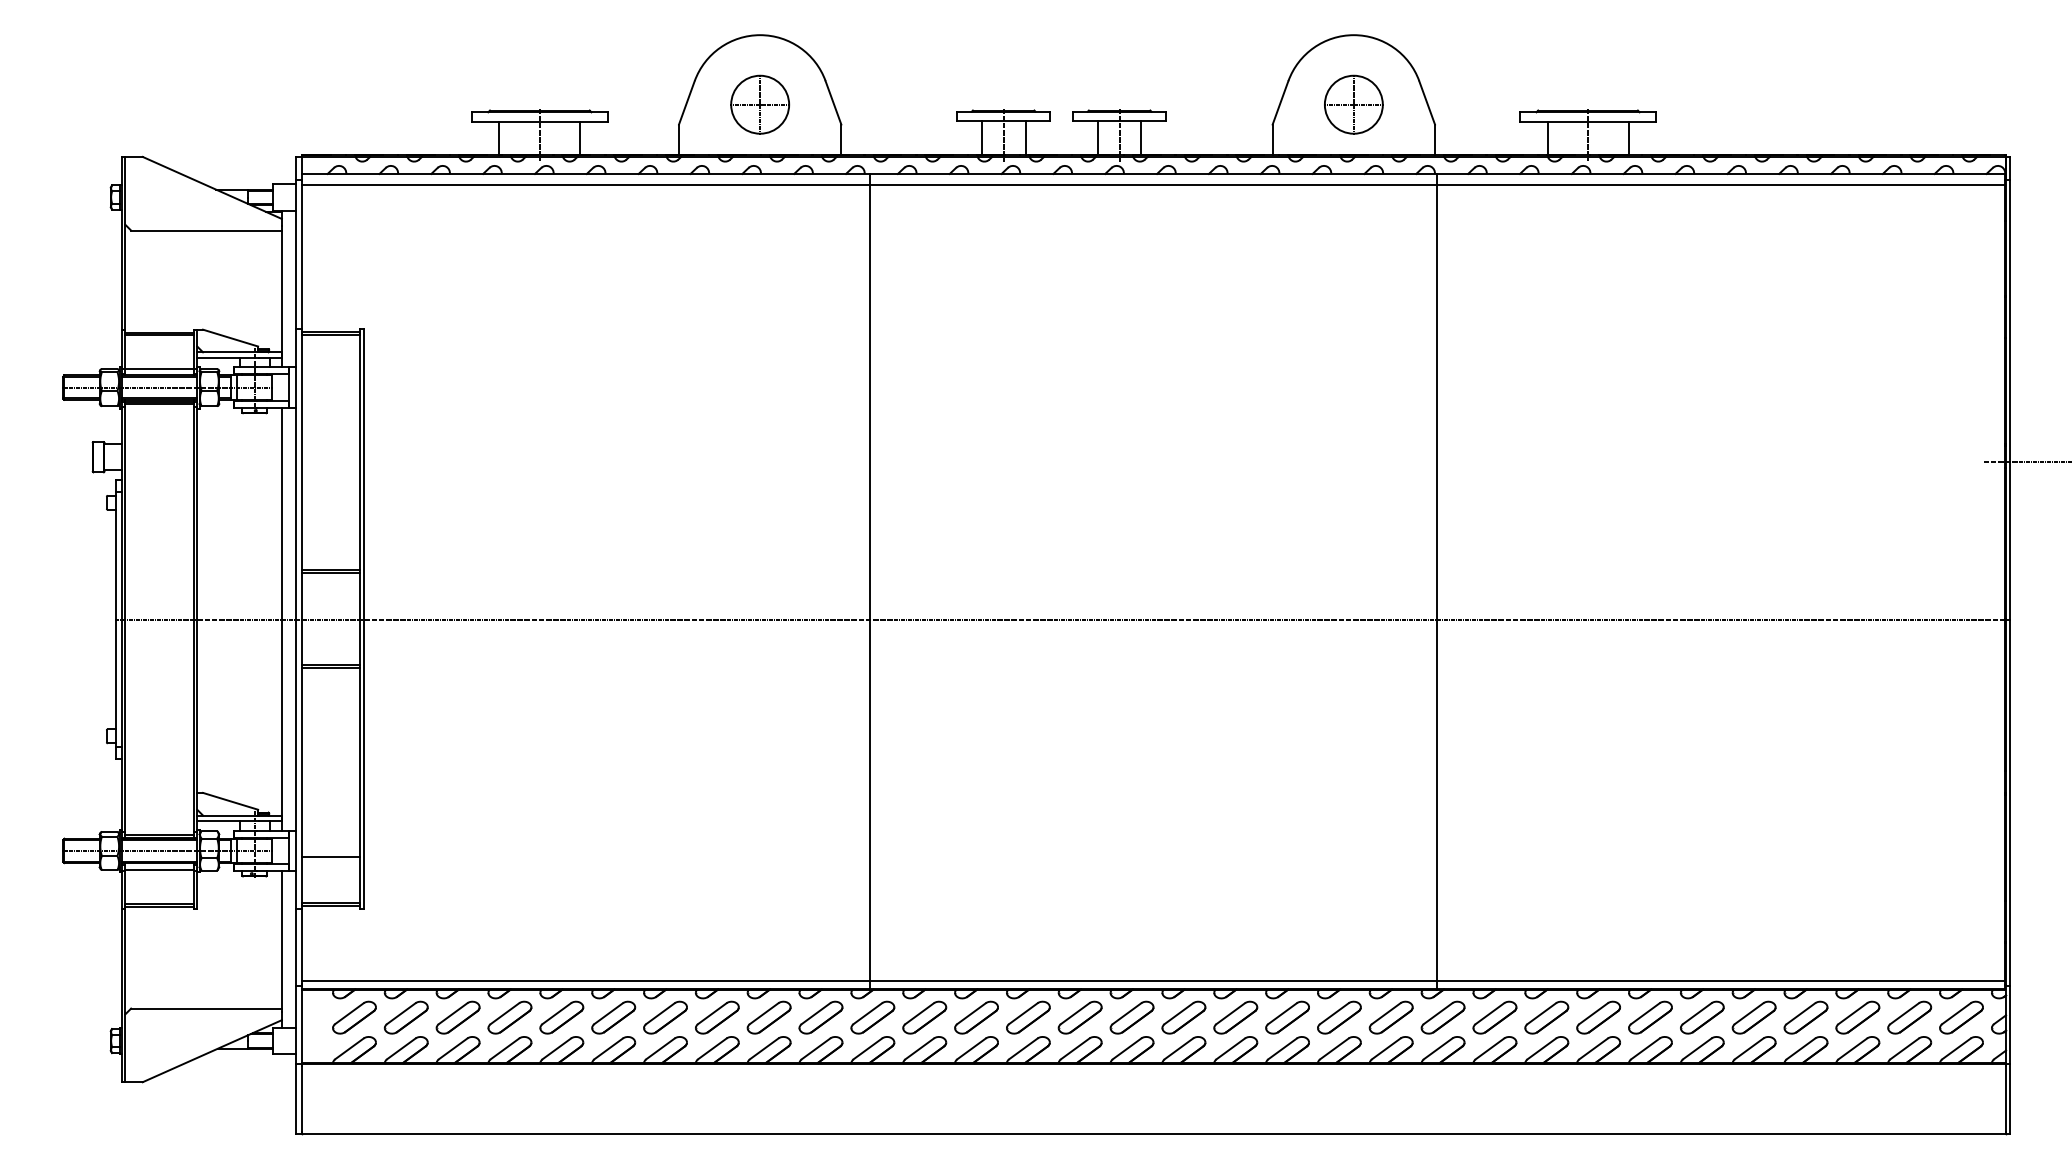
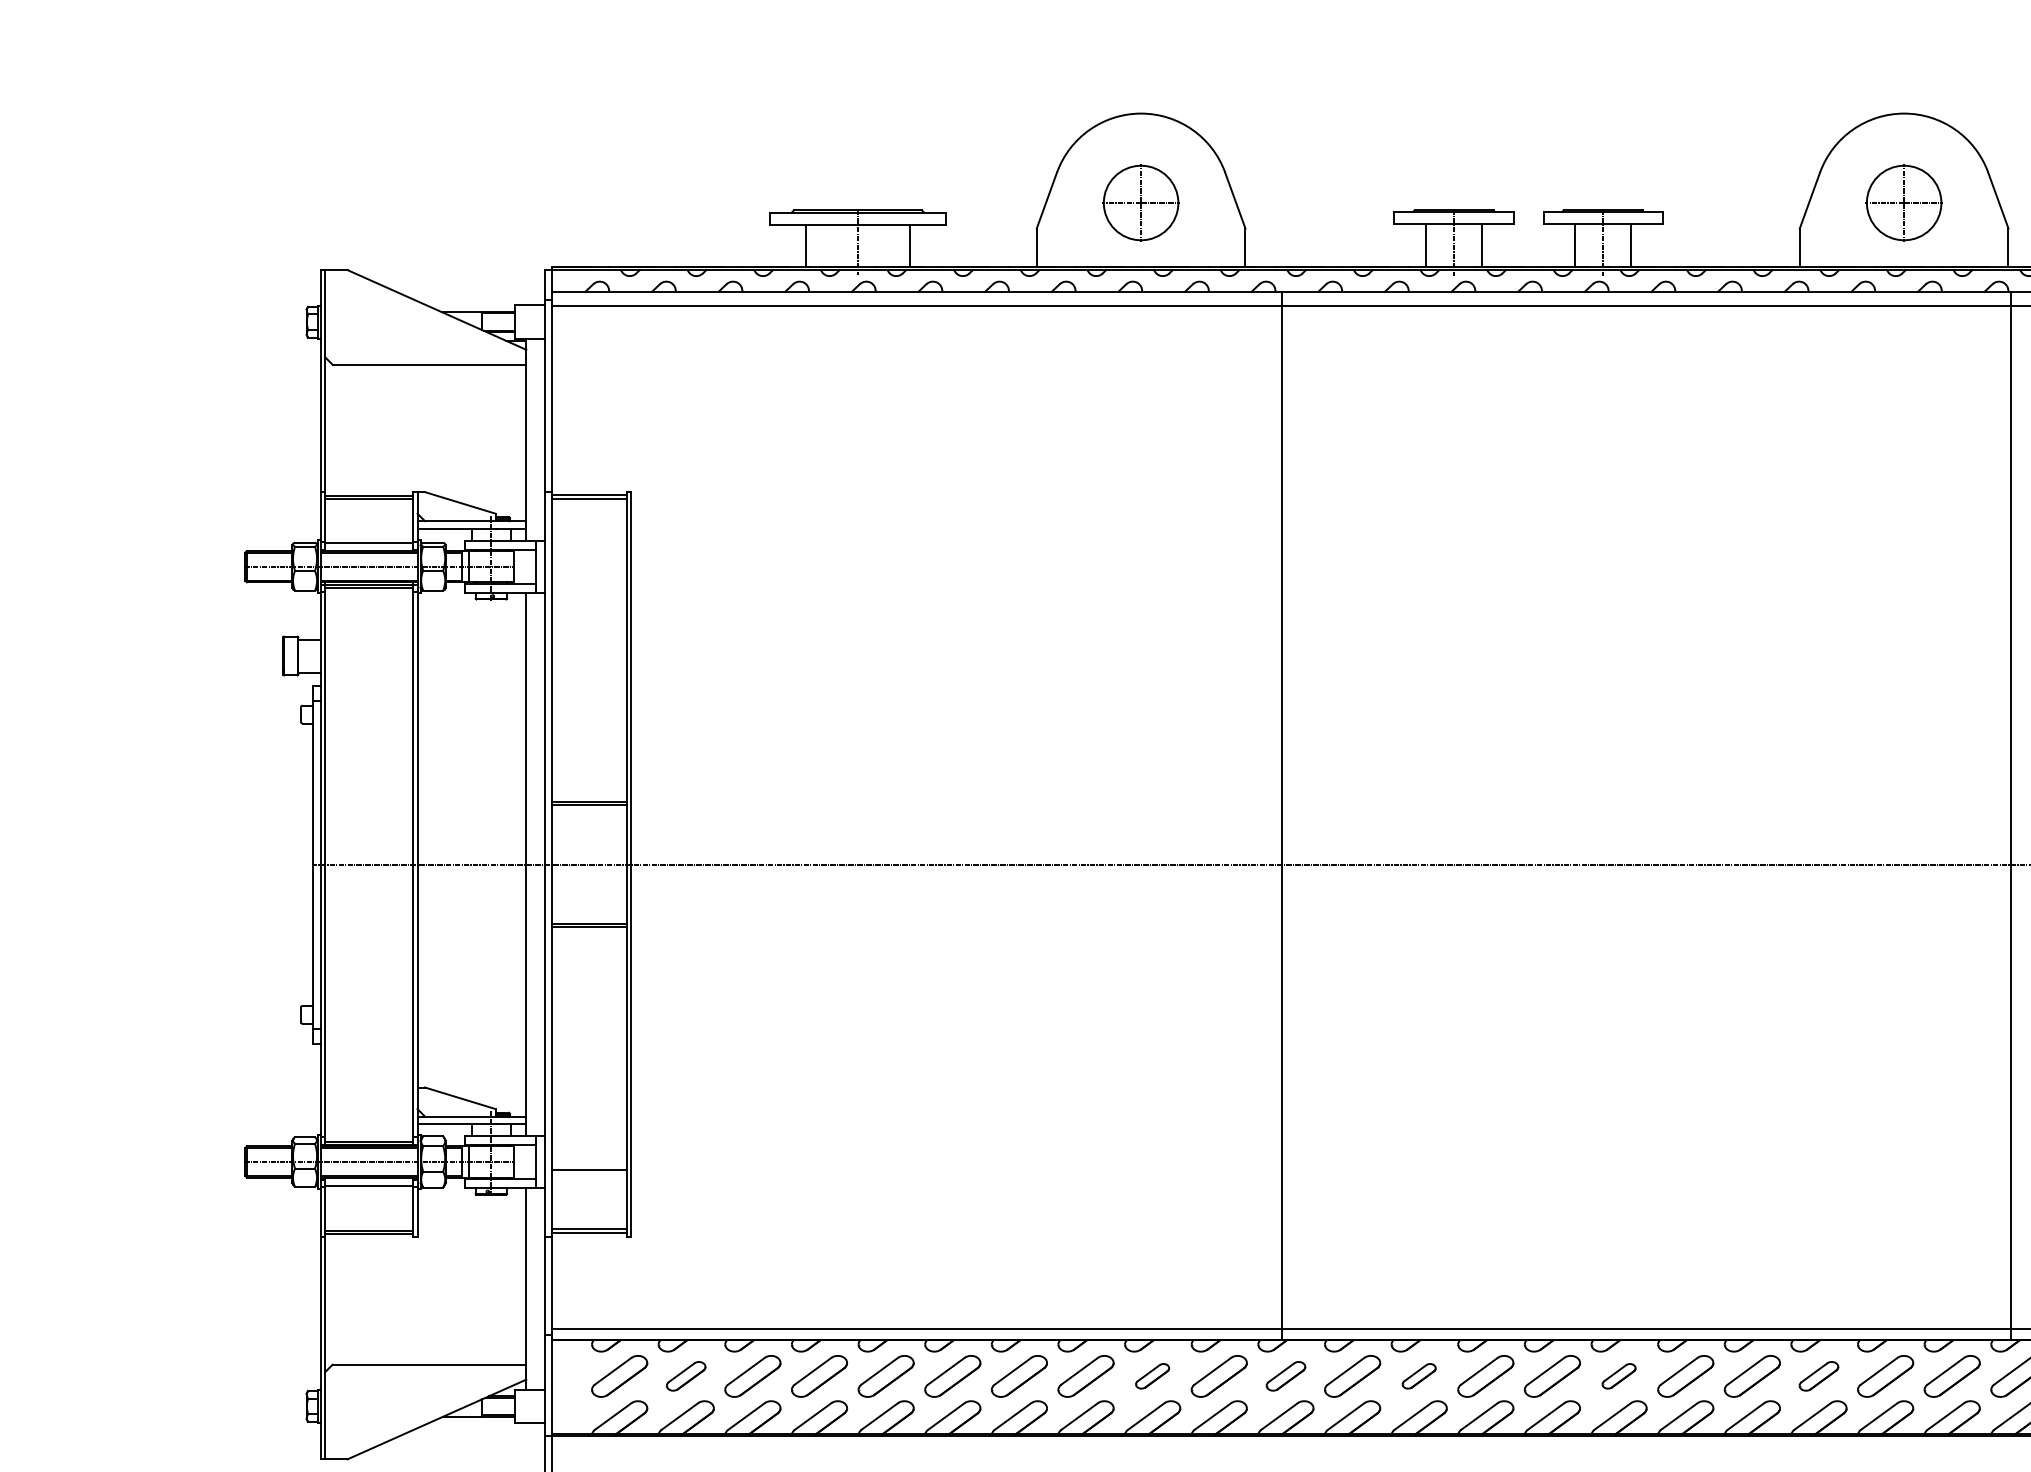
part: (405, 1017) -> (685, 1376), size x0.7
part: (768, 1017) -> (1151, 1376), size x0.6
part: (872, 1017) -> (1285, 1376), size x0.7
part: (976, 1017) -> (1419, 1376), size x0.6
part: (1131, 1017) -> (1618, 1376), size x0.6
part: (1287, 1017) -> (1818, 1376), size x0.7

